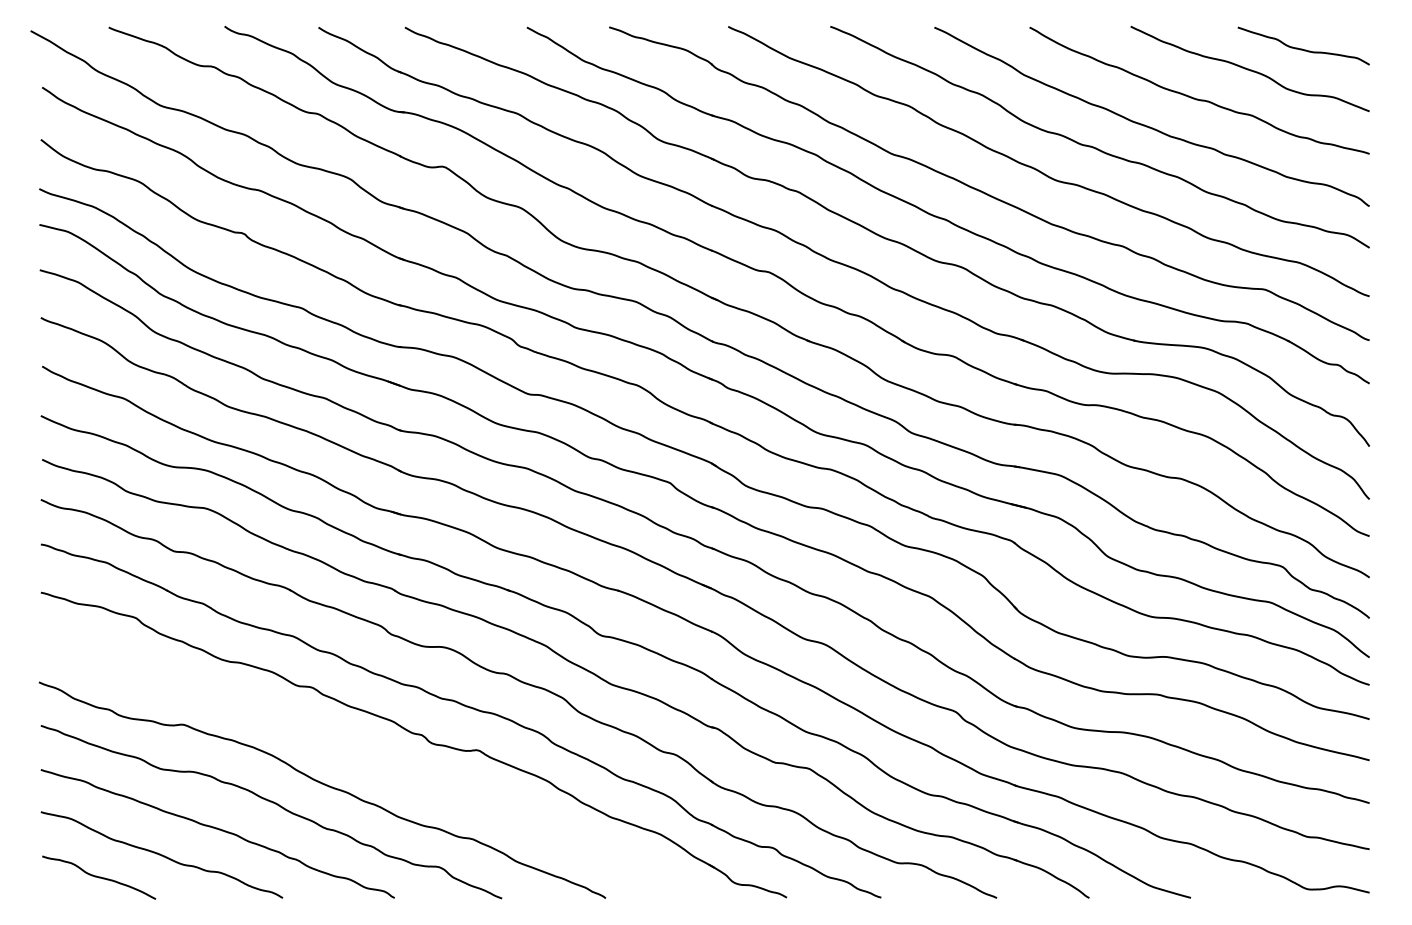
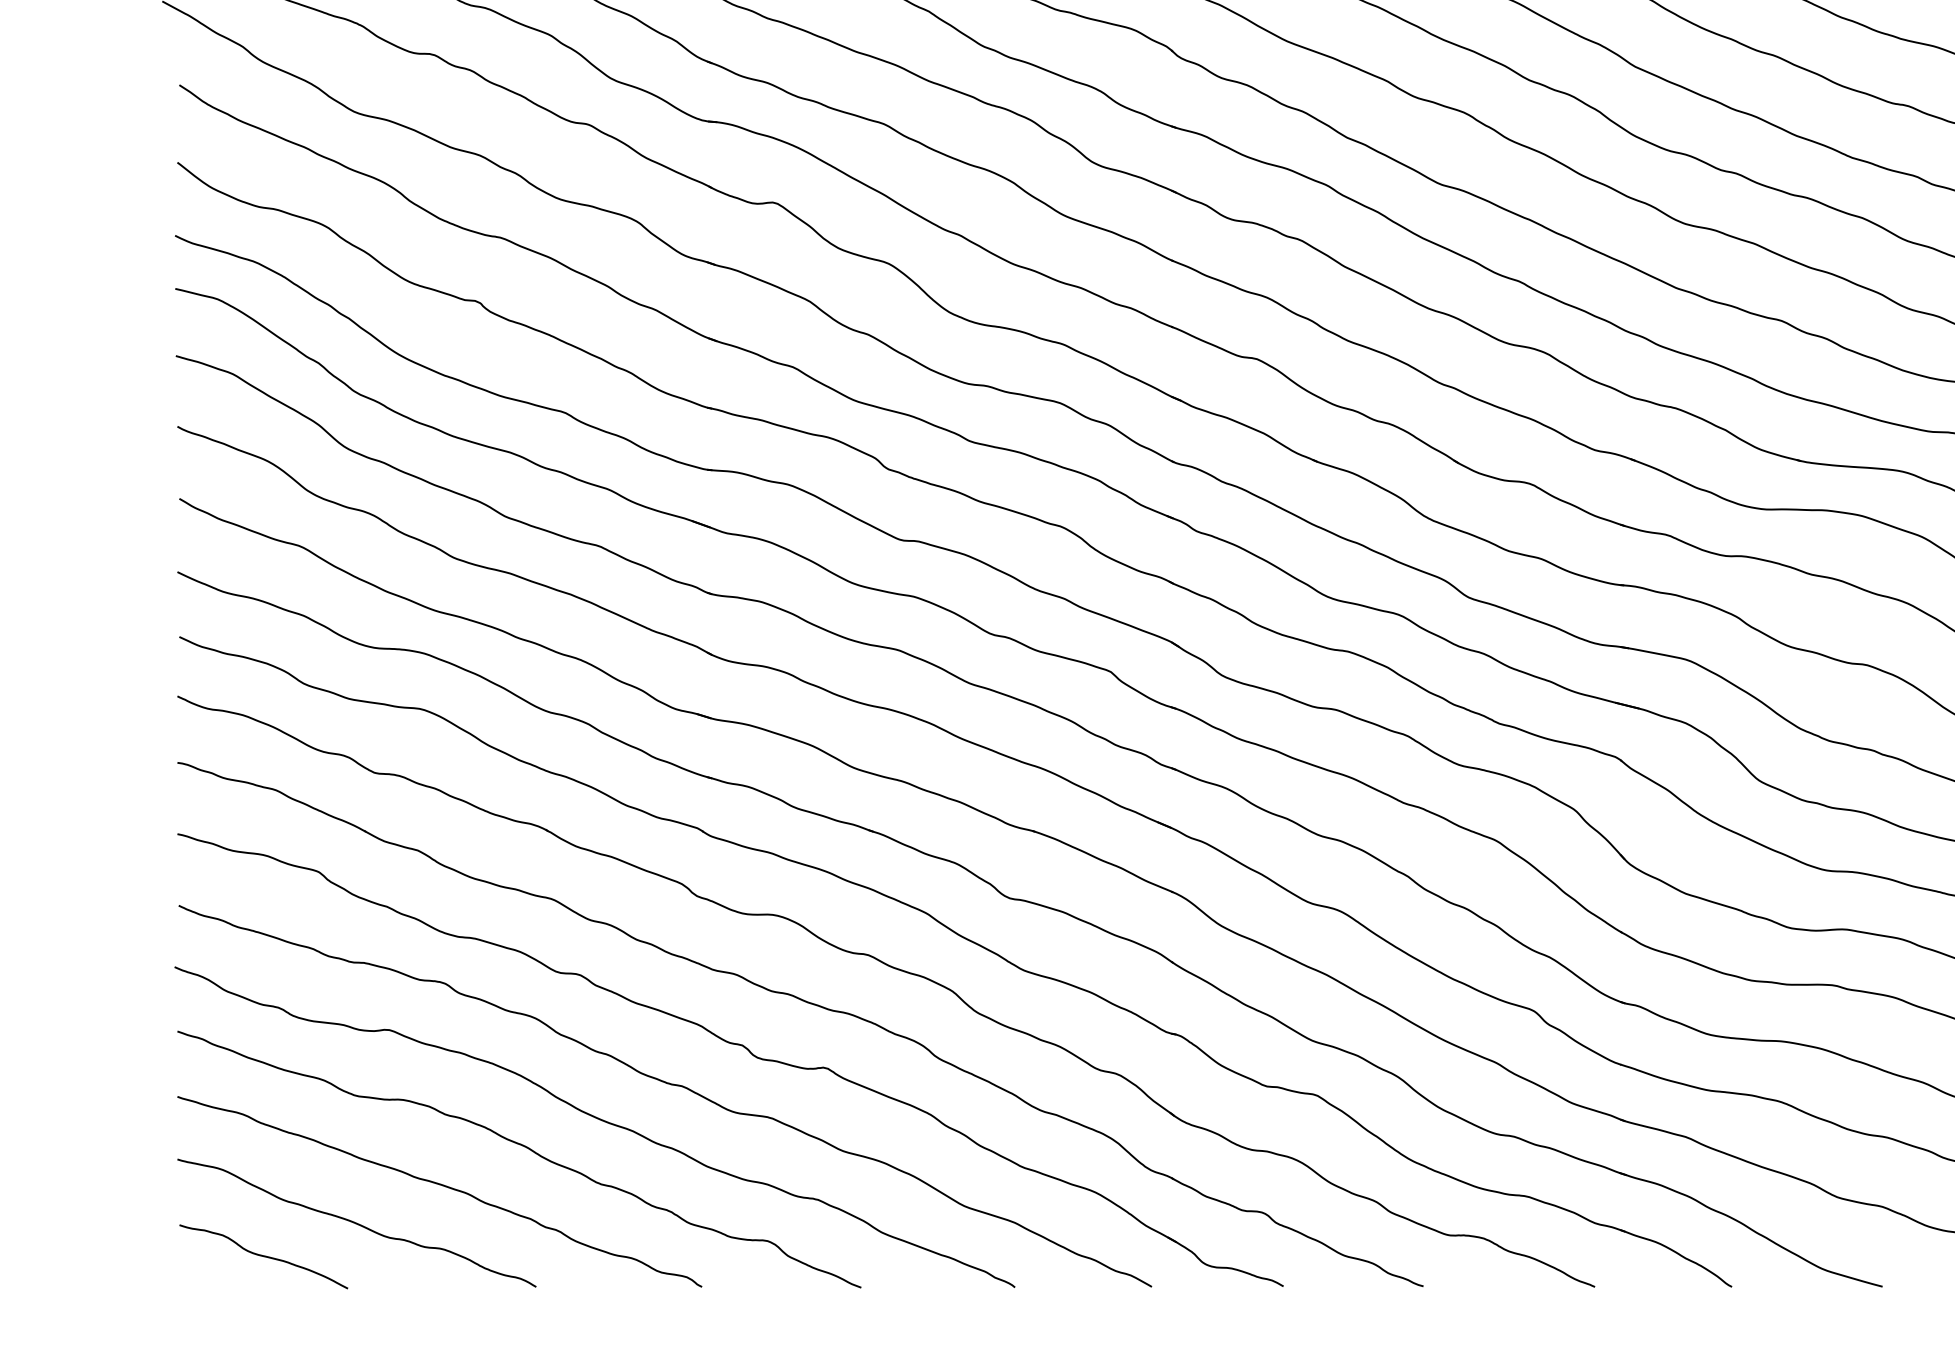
curve: (370, 761) -> (666, 1084), added

